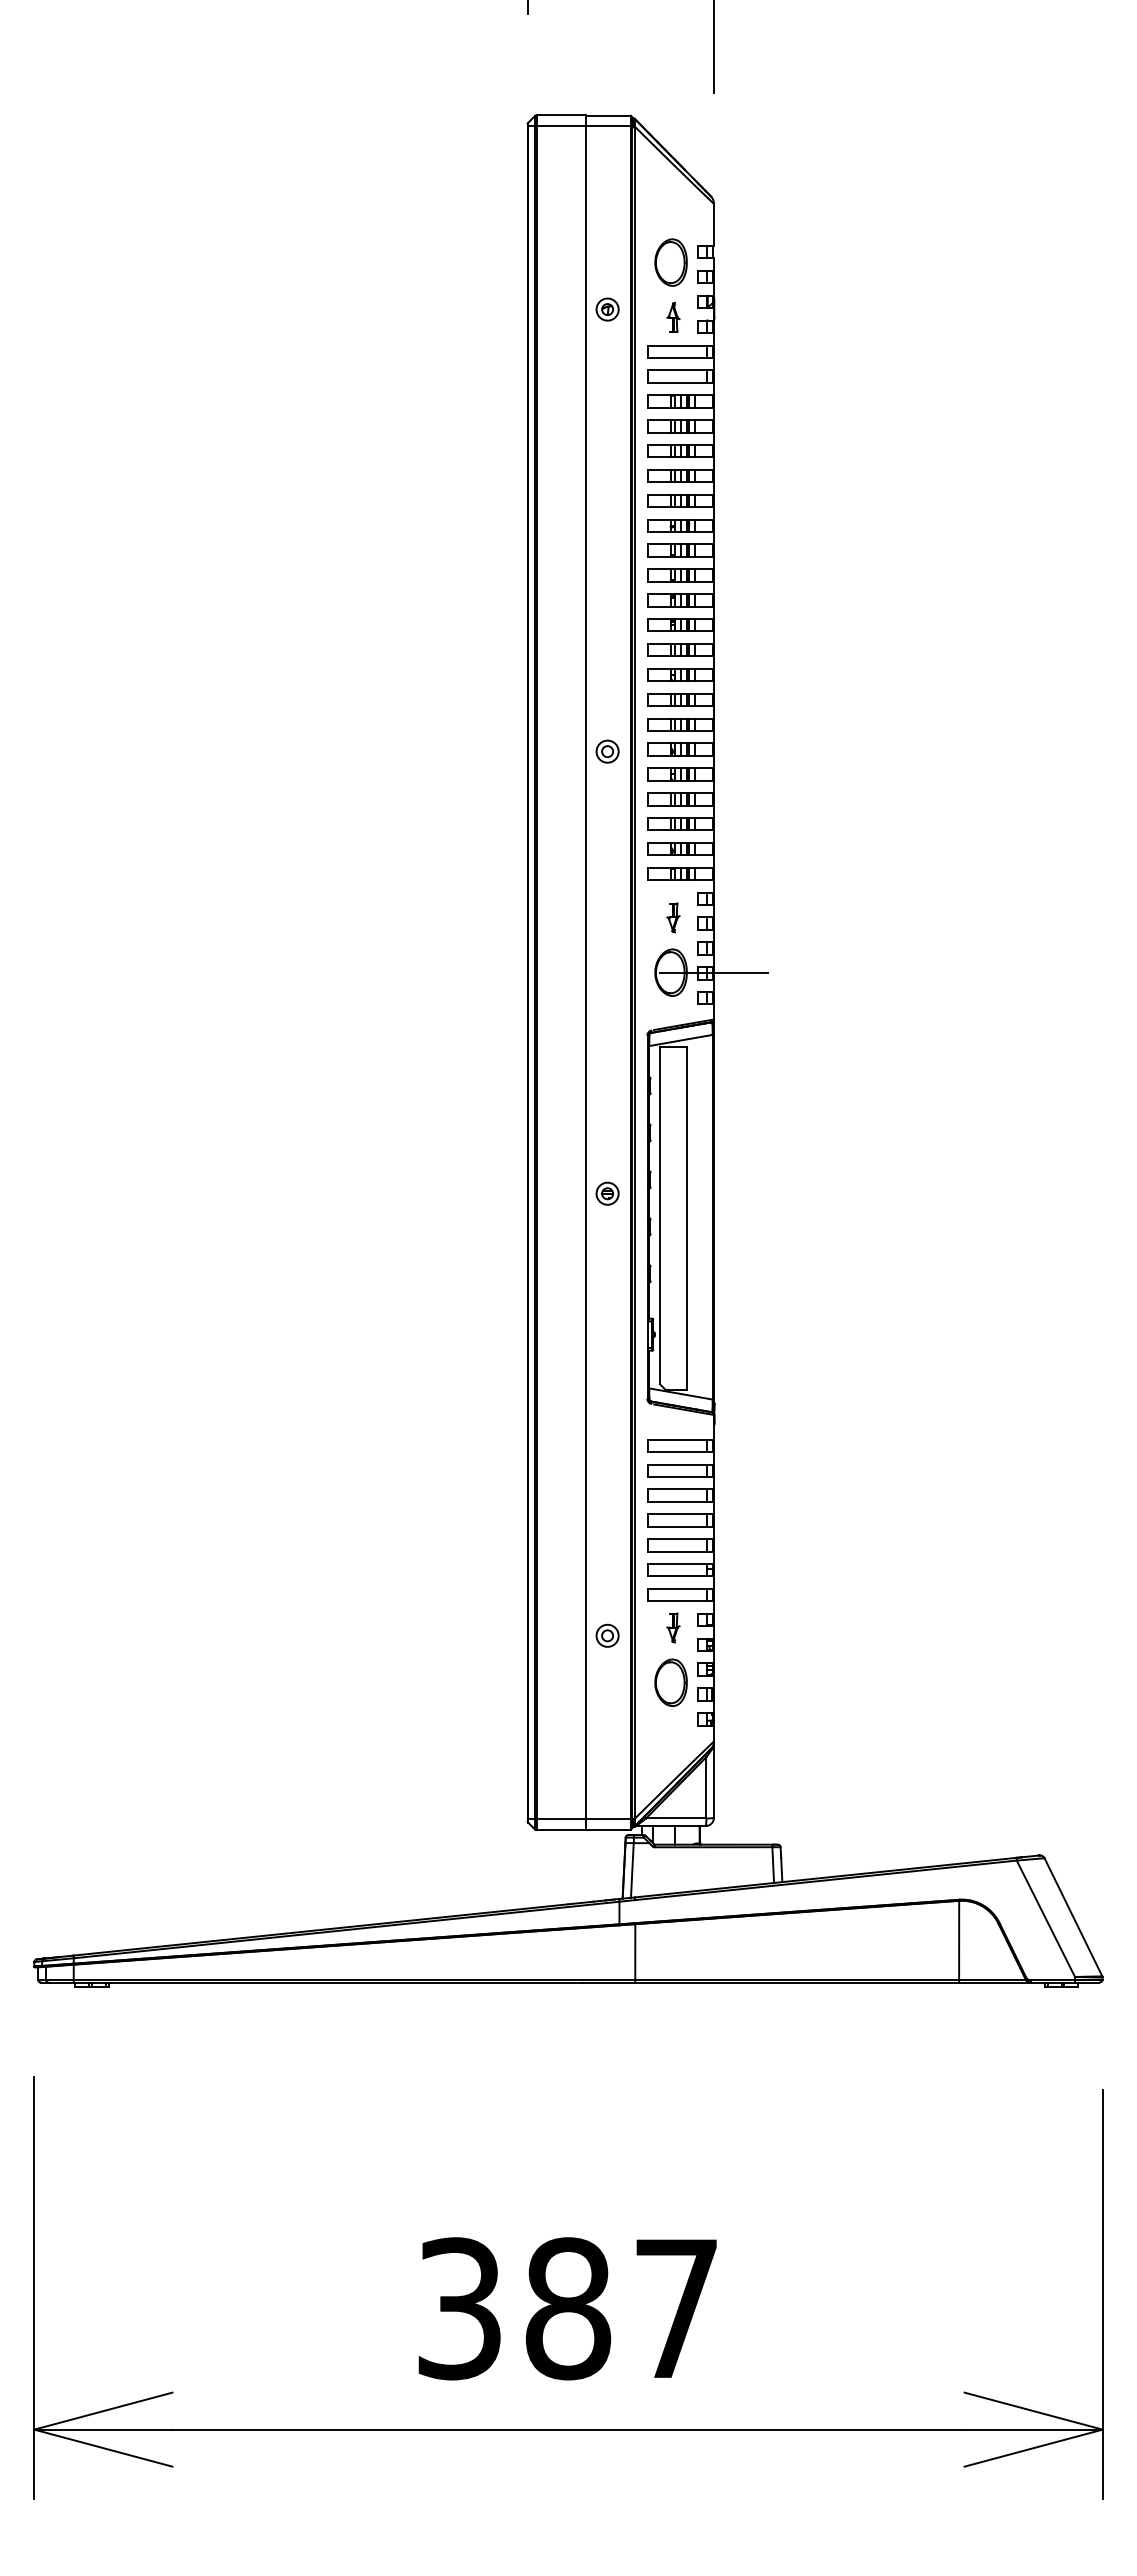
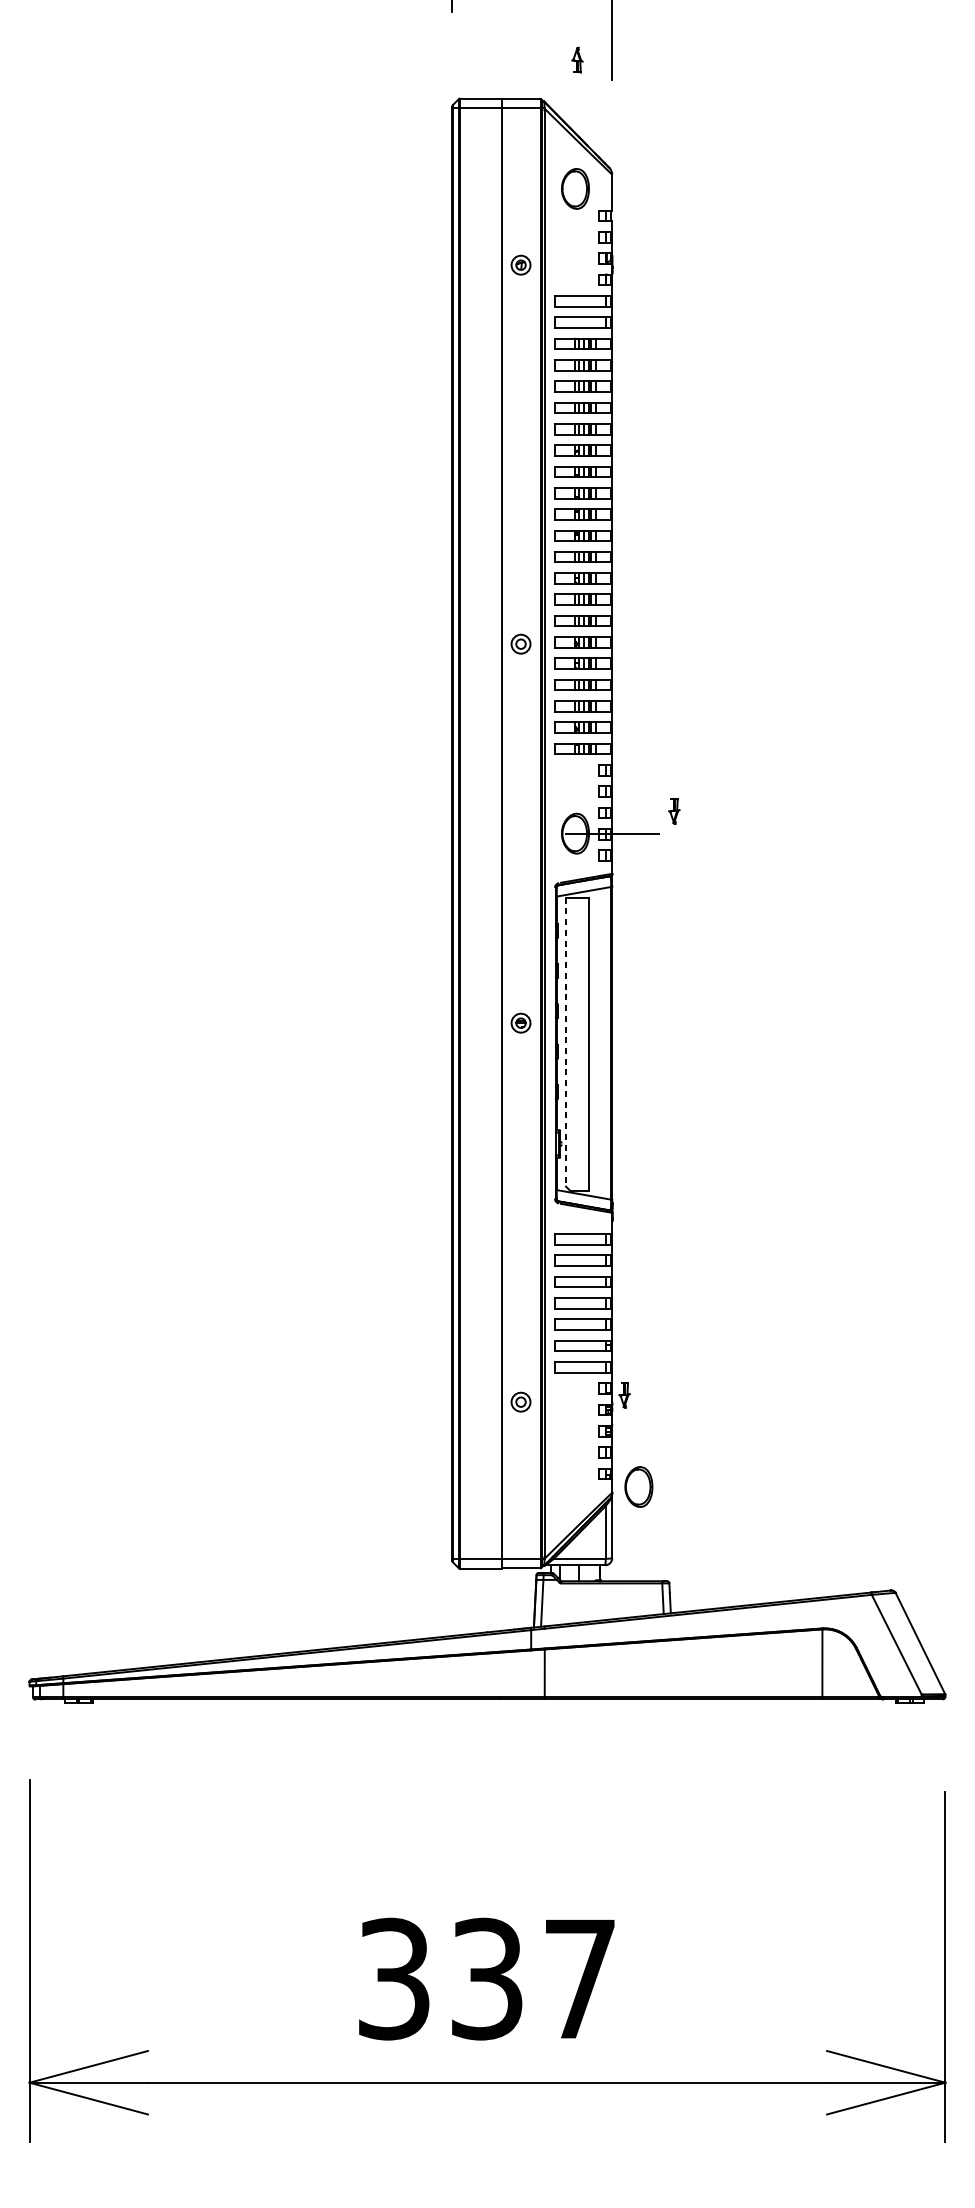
part: (670, 262) -> (574, 188), moved
part: (673, 316) -> (577, 59), moved
part: (673, 917) -> (674, 811), moved
line: (660, 1215) -> (566, 1041), solid -> dashed
part: (673, 1627) -> (624, 1395), moved
part: (670, 1682) -> (638, 1486), moved
text: (568, 2308) -> (487, 1978), 387 -> 337

